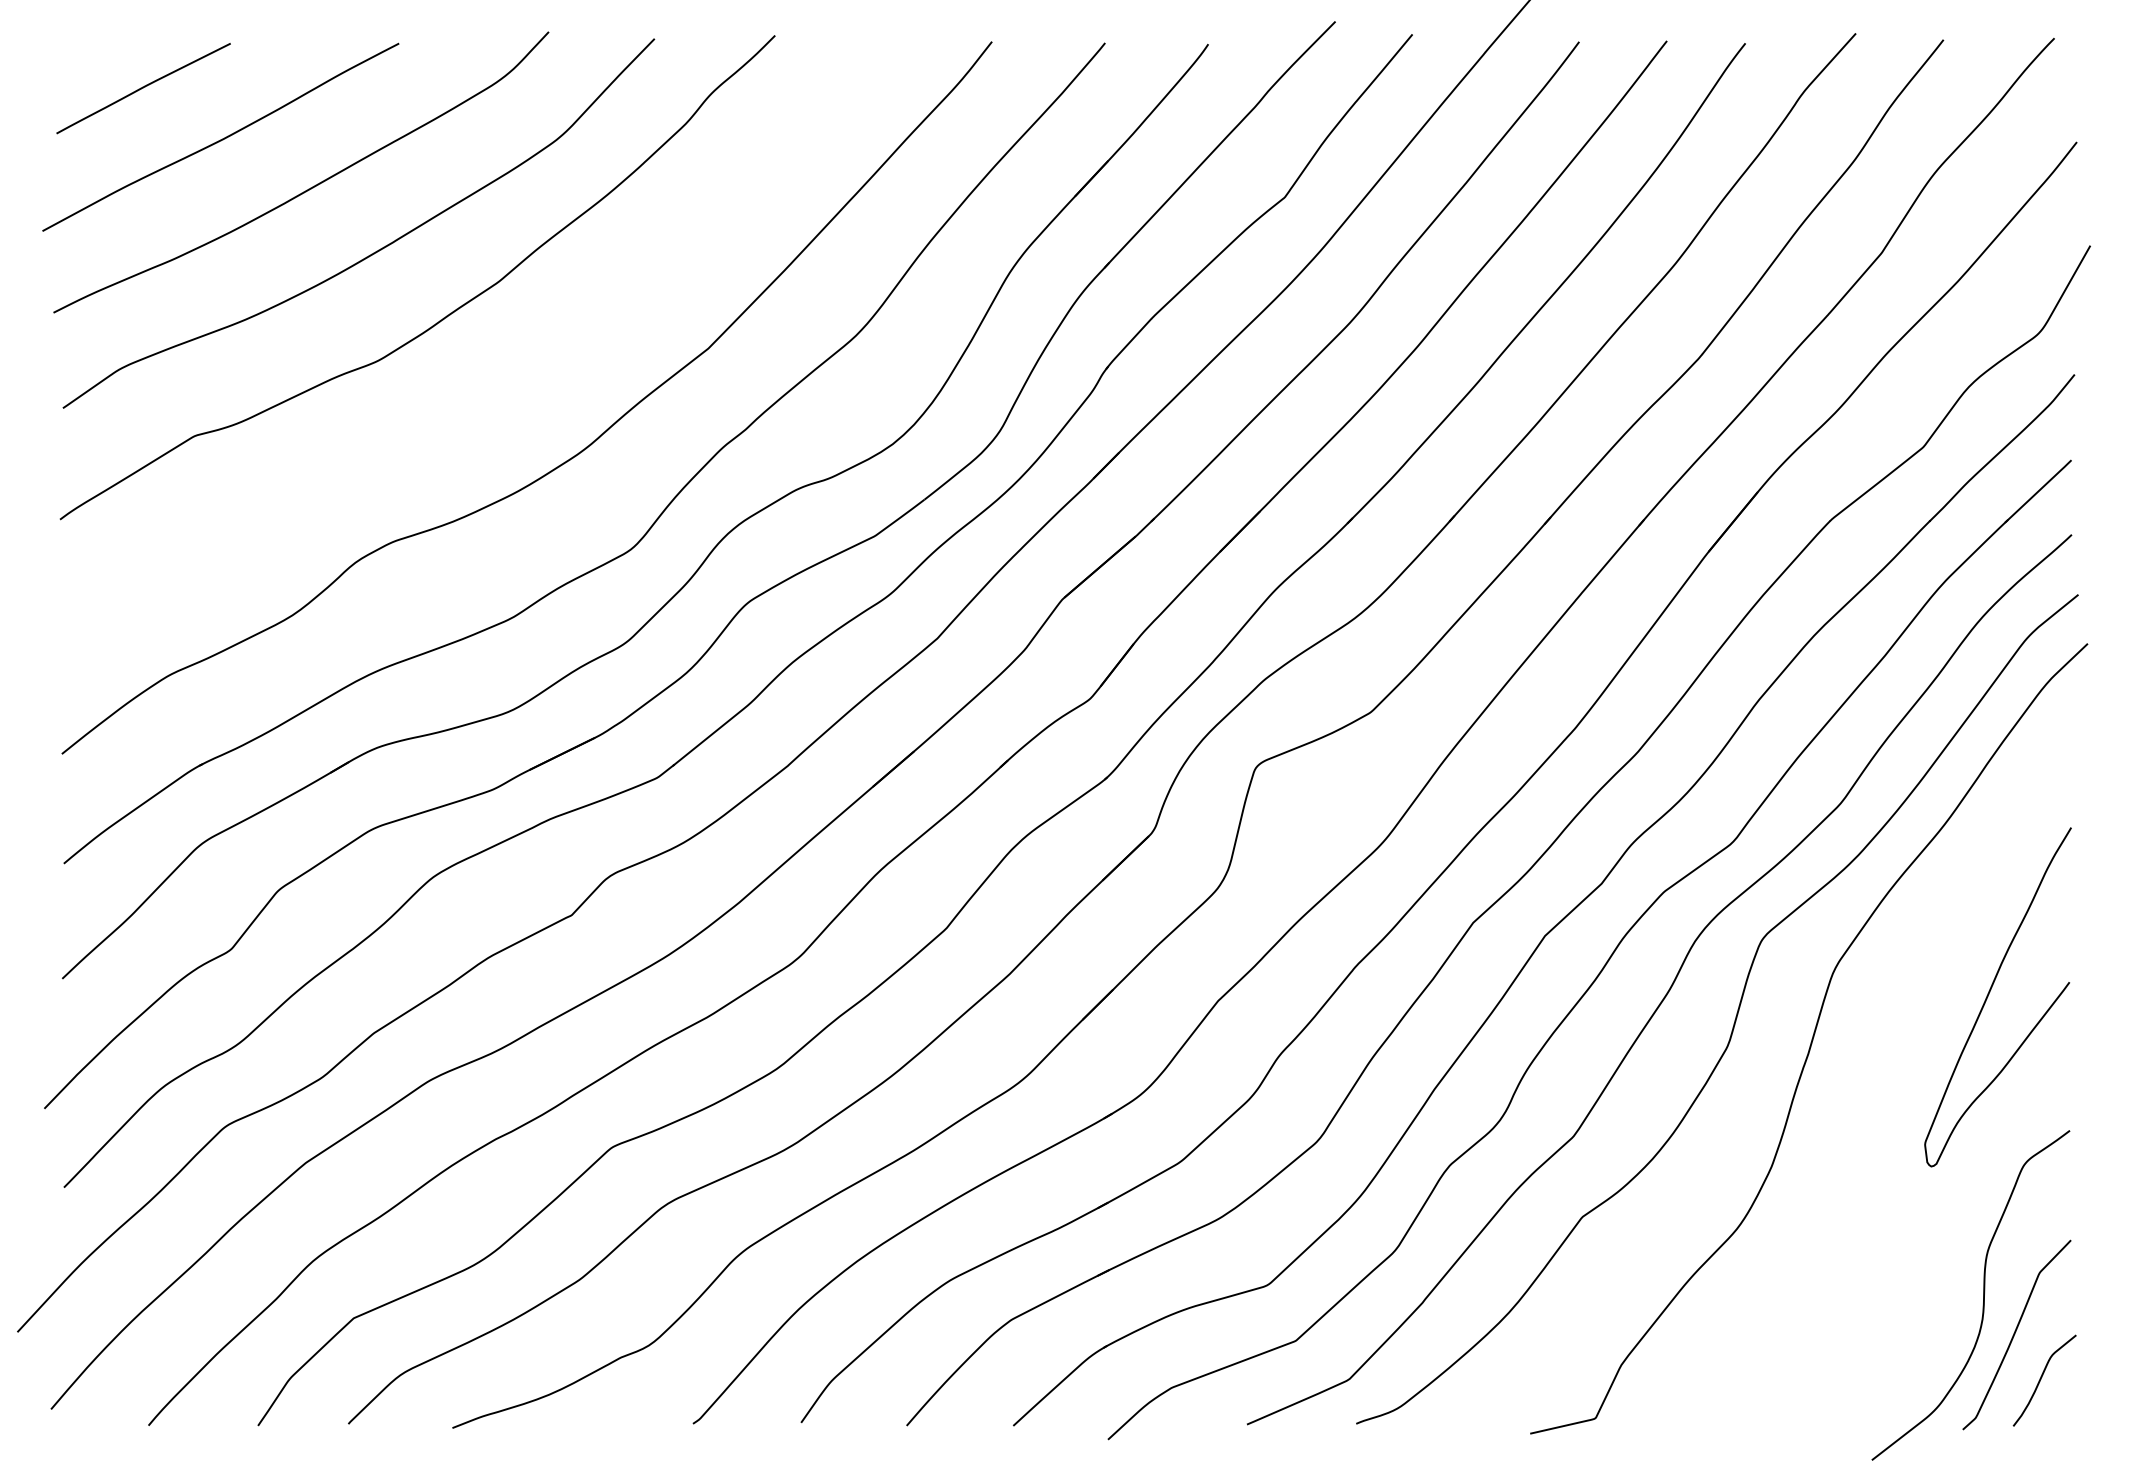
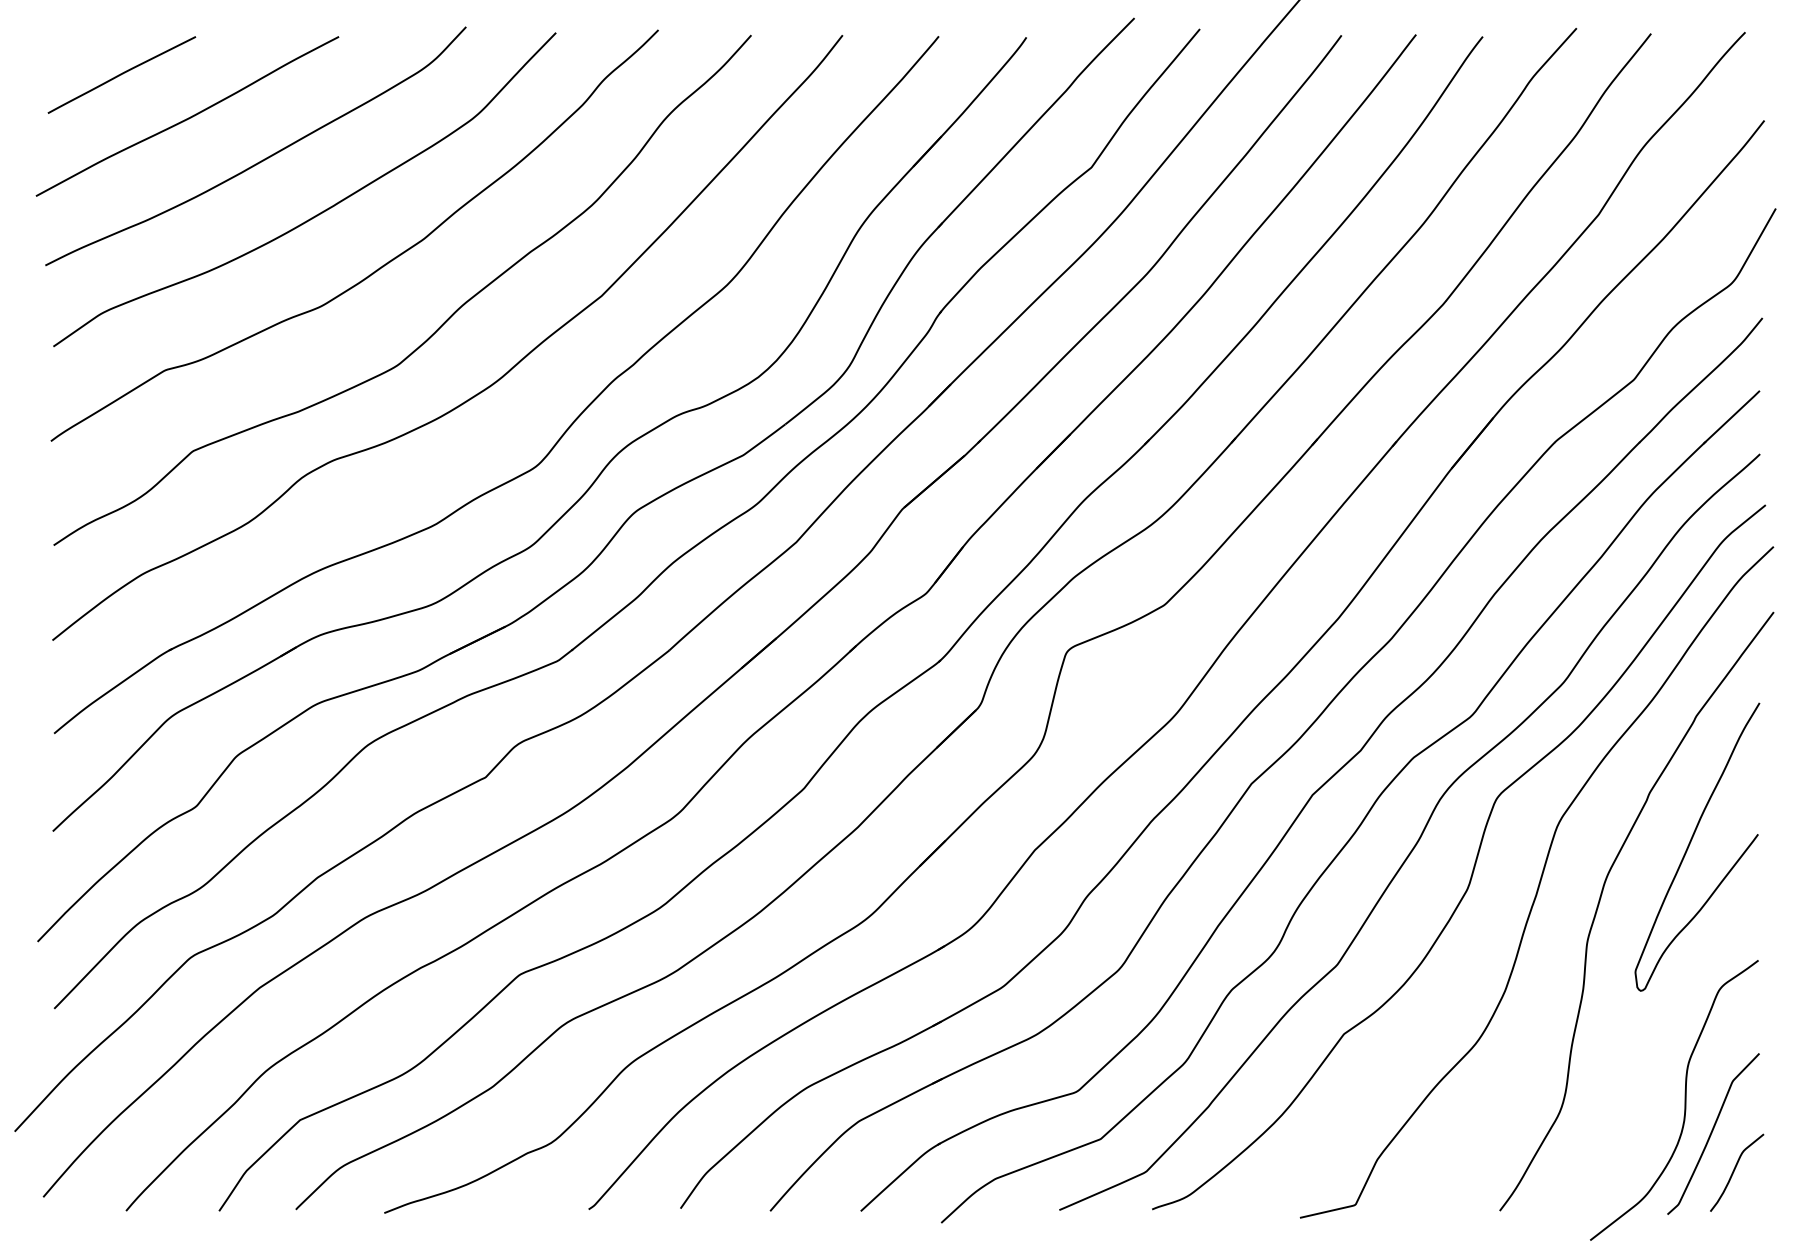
curve: (517, 385) -> (439, 327), added
curve: (1883, 1062) -> (1600, 902), added

